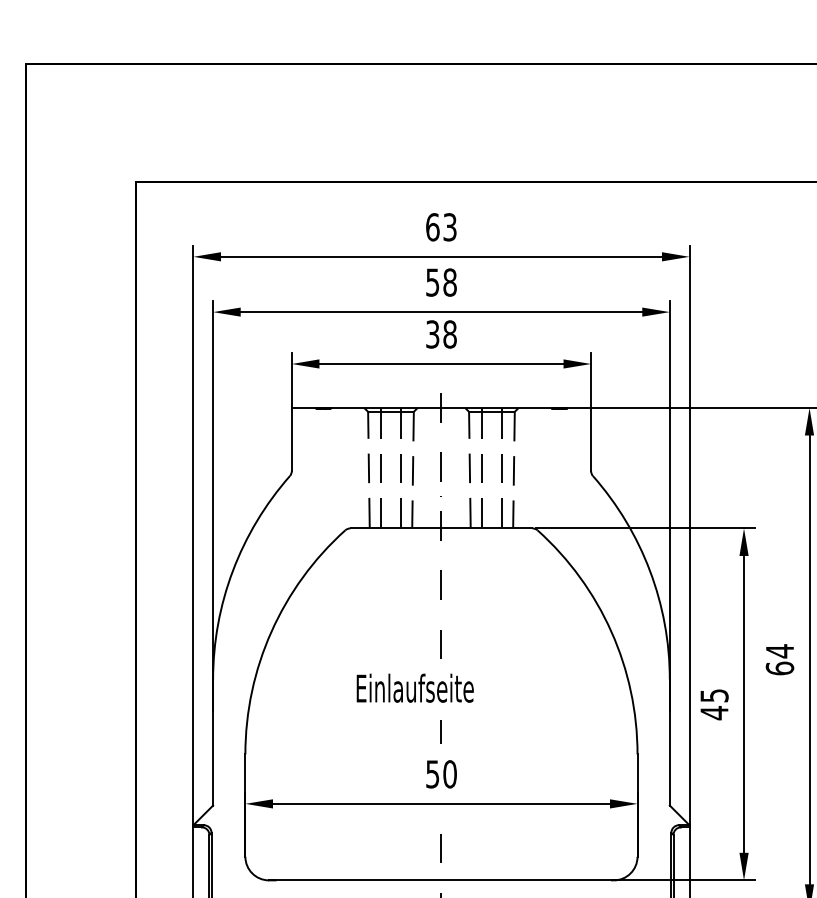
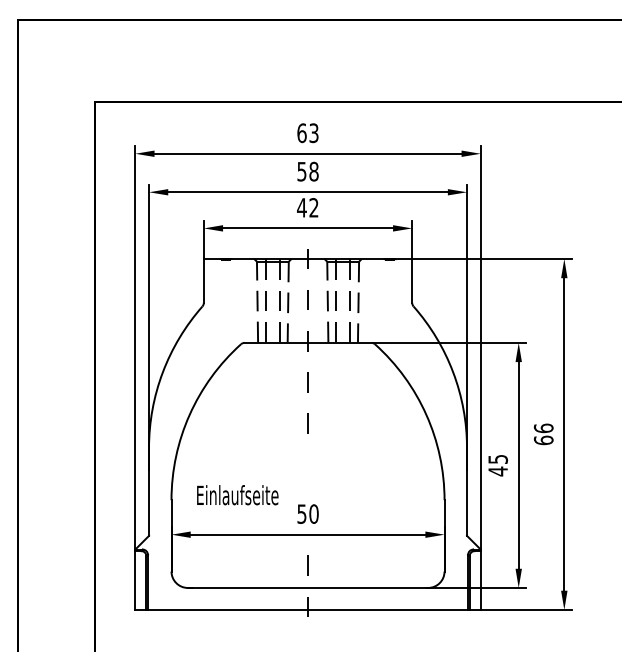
text: (440, 333) -> (307, 207), 38 -> 42
text: (779, 651) -> (543, 428), 64 -> 66
text: (414, 688) -> (237, 495), moved
line: (440, 731) -> (307, 484), removed

